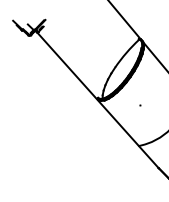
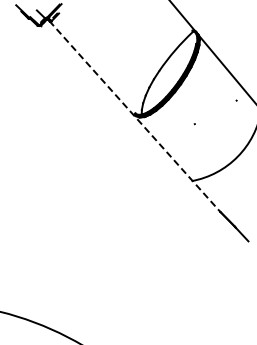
line: (98, 100) -> (135, 116), solid -> dashed

